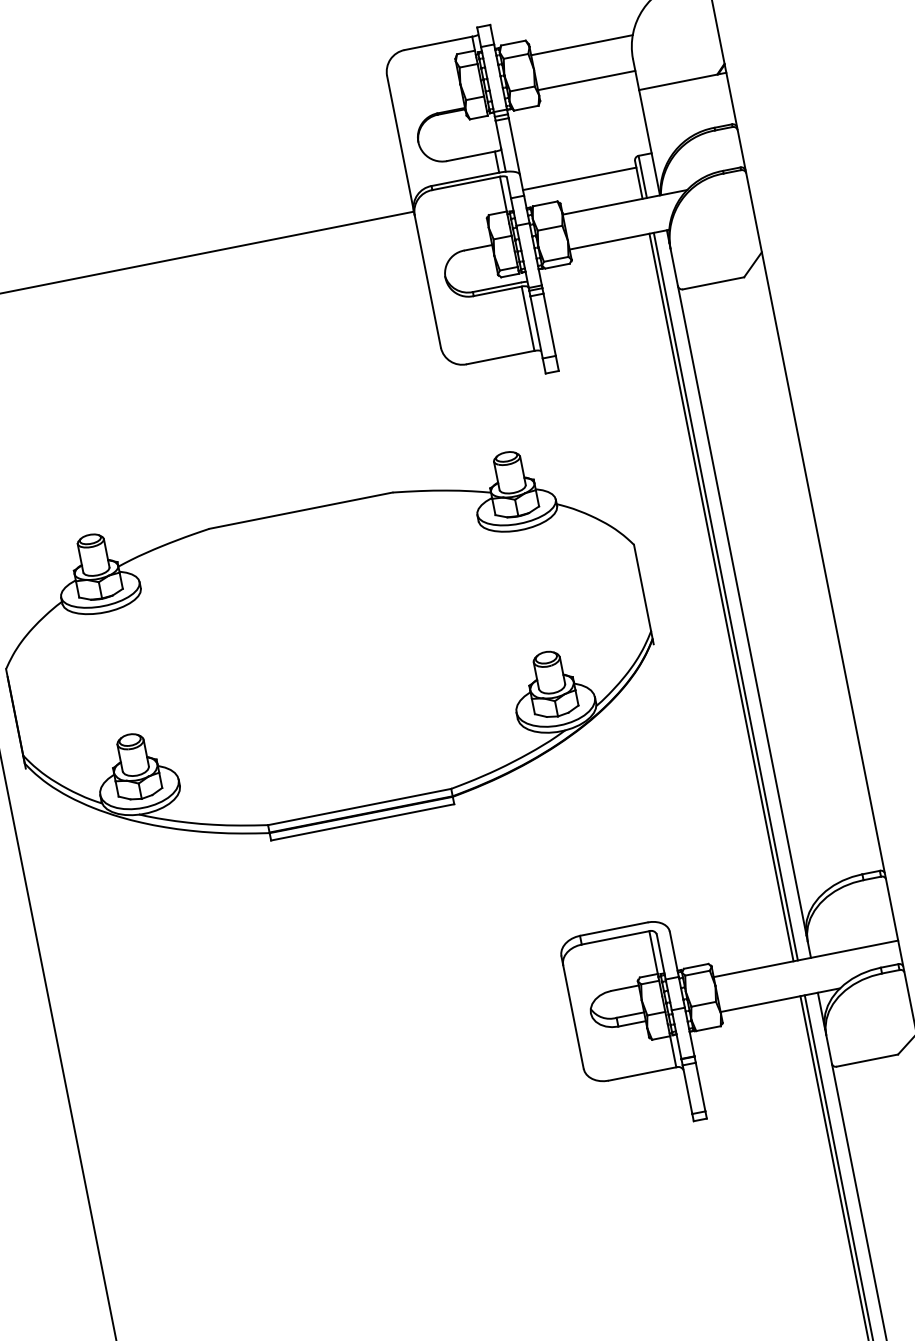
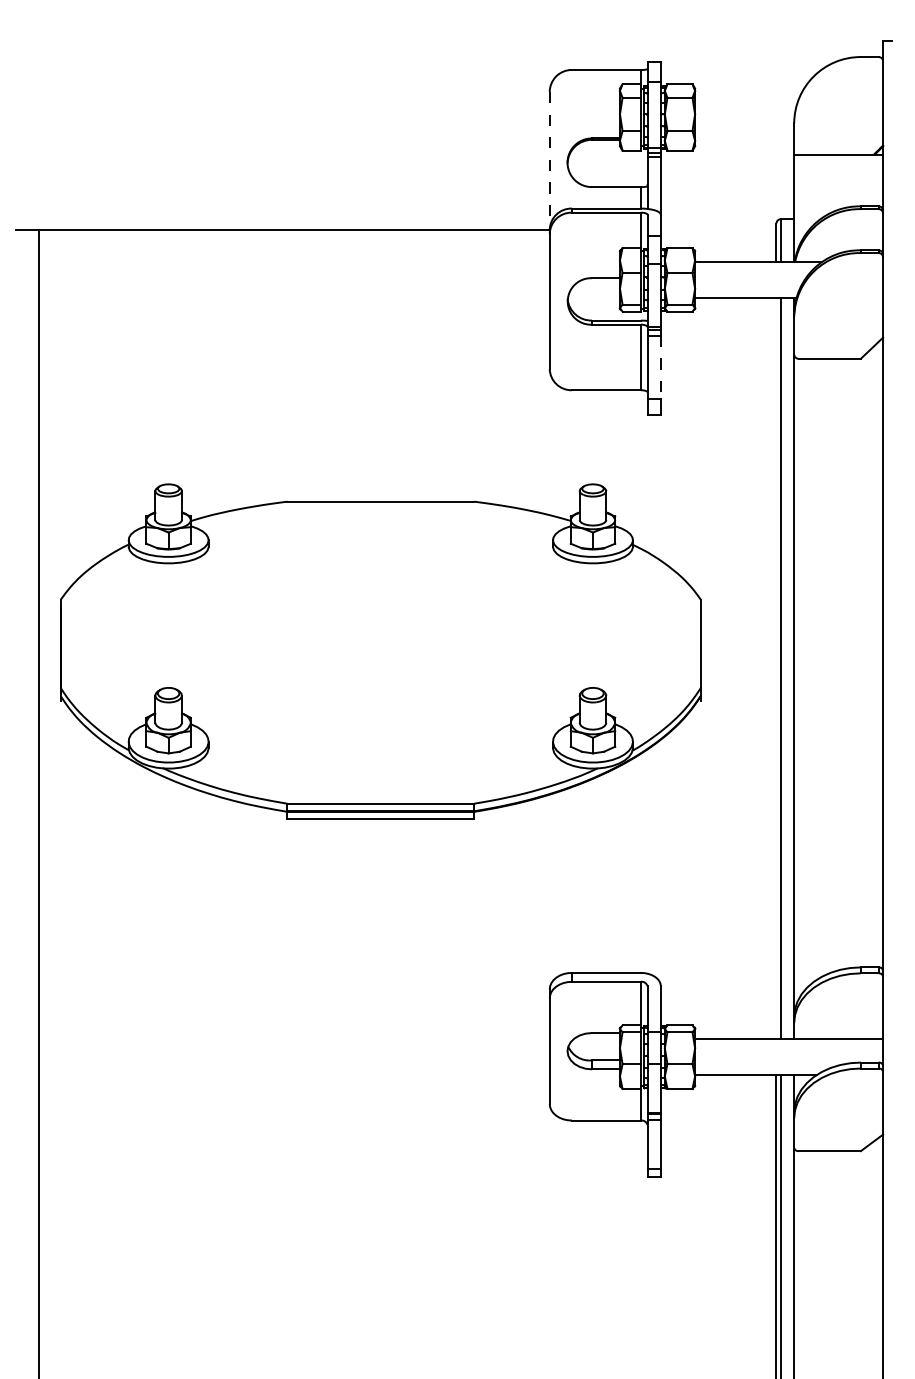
line: (581, 45) -> (746, 99), removed
line: (586, 80) -> (744, 135), removed
line: (400, 143) -> (549, 160), solid -> dashed
line: (579, 179) -> (718, 230), removed
line: (549, 324) -> (660, 367), solid -> dashed
line: (721, 597) -> (776, 668), removed

